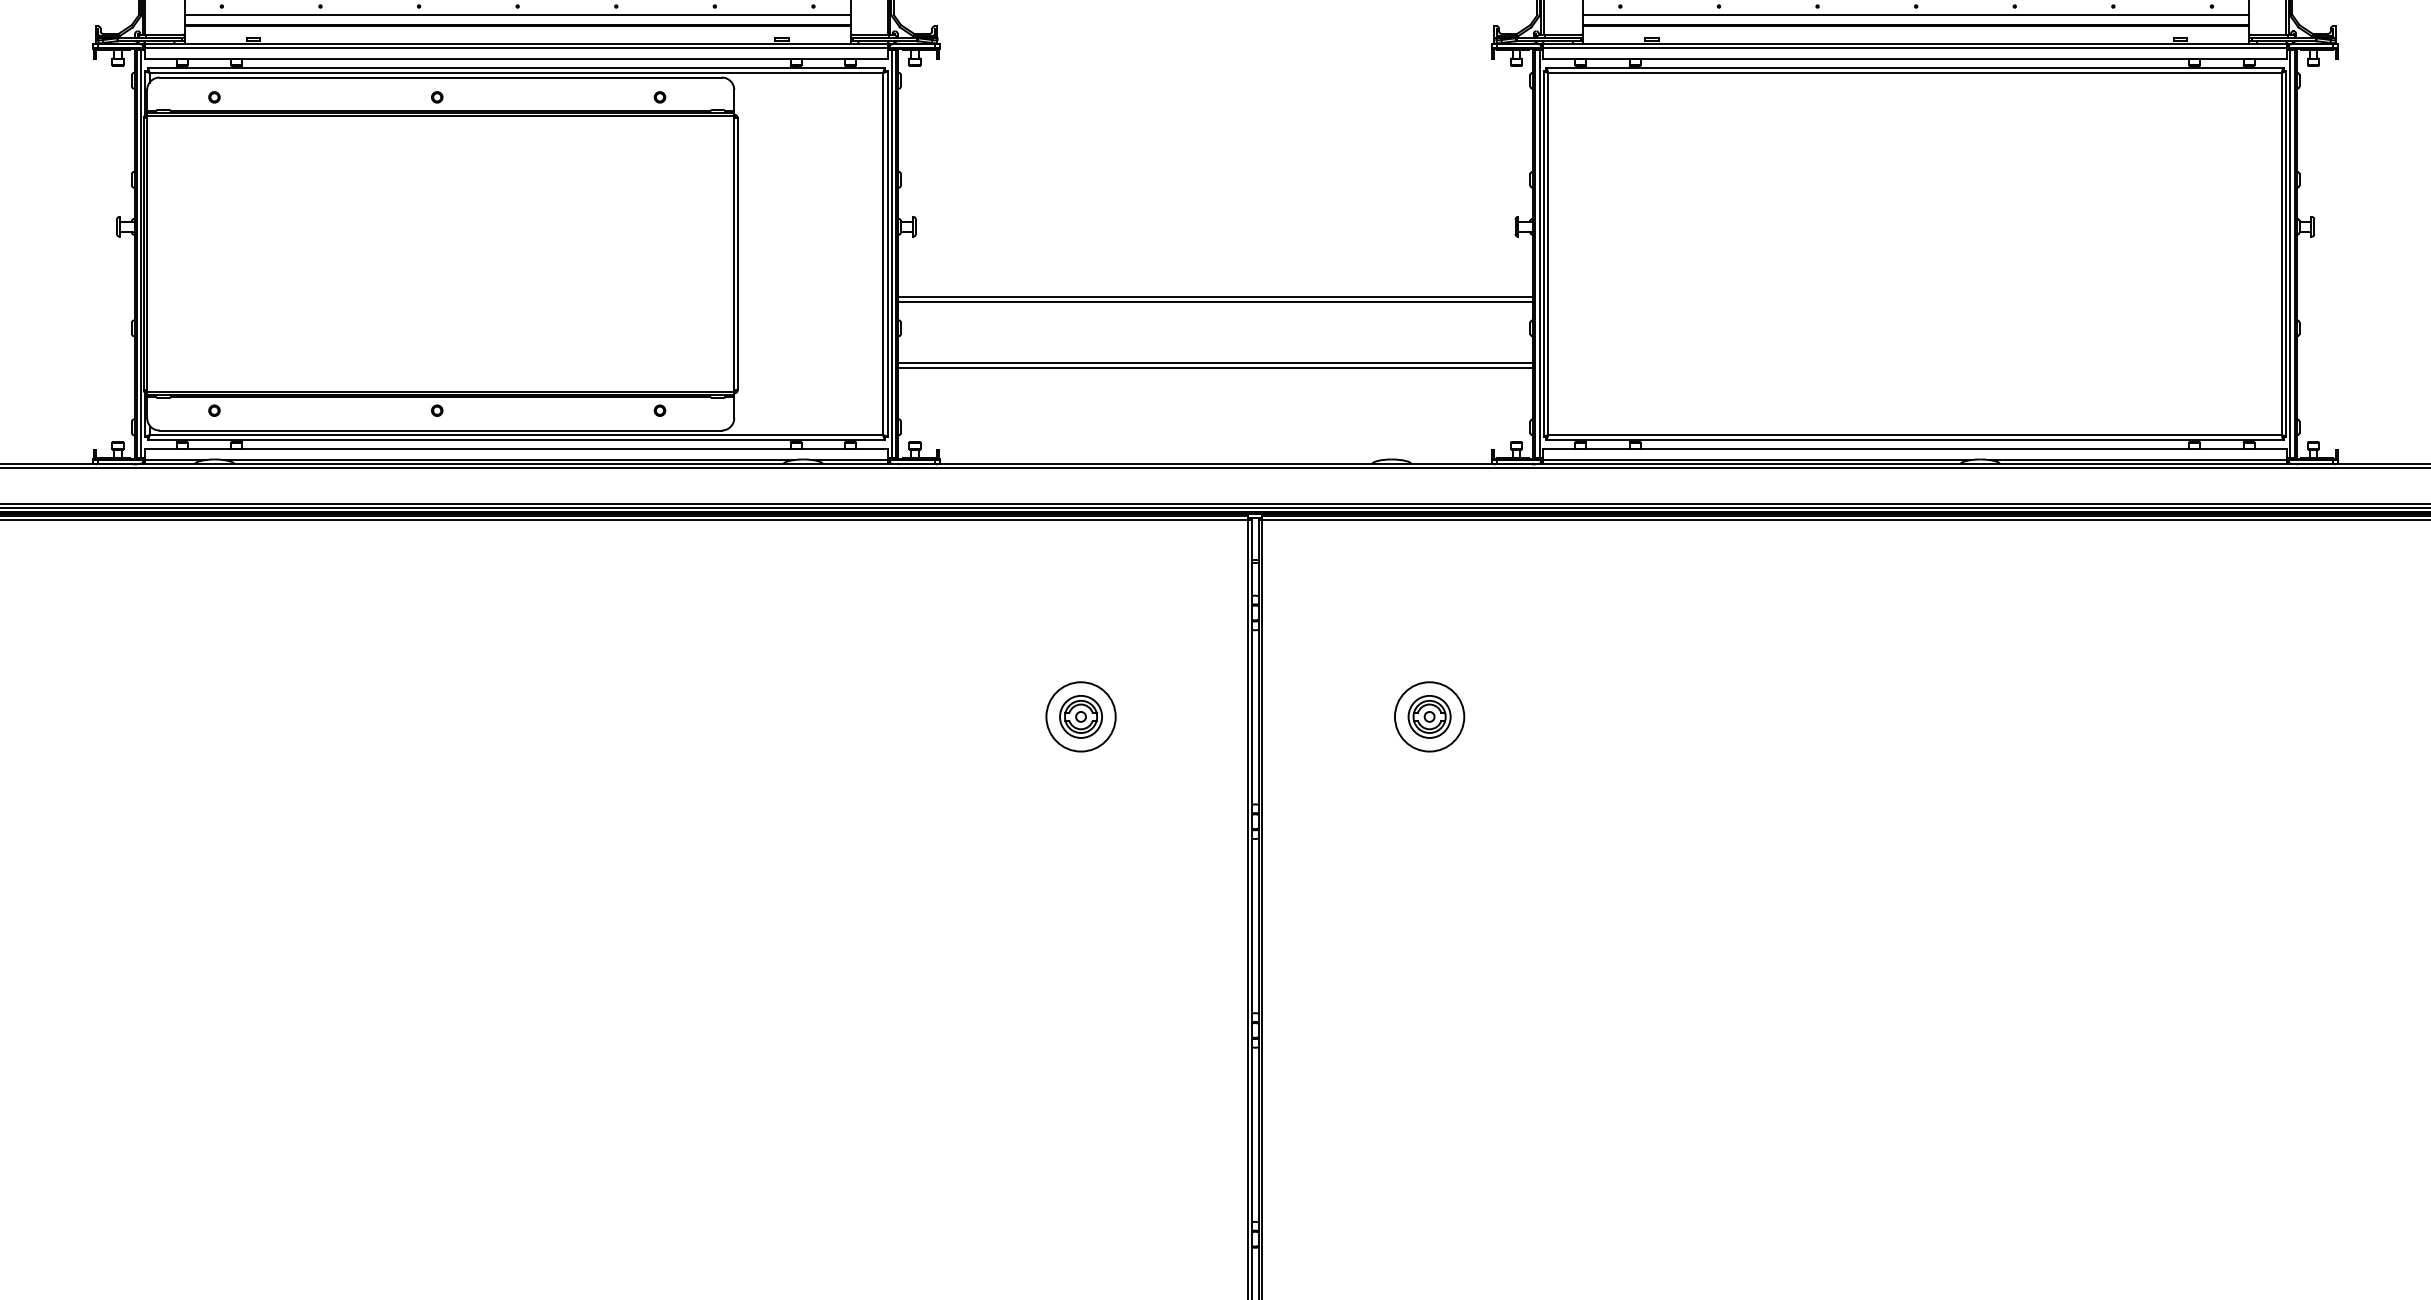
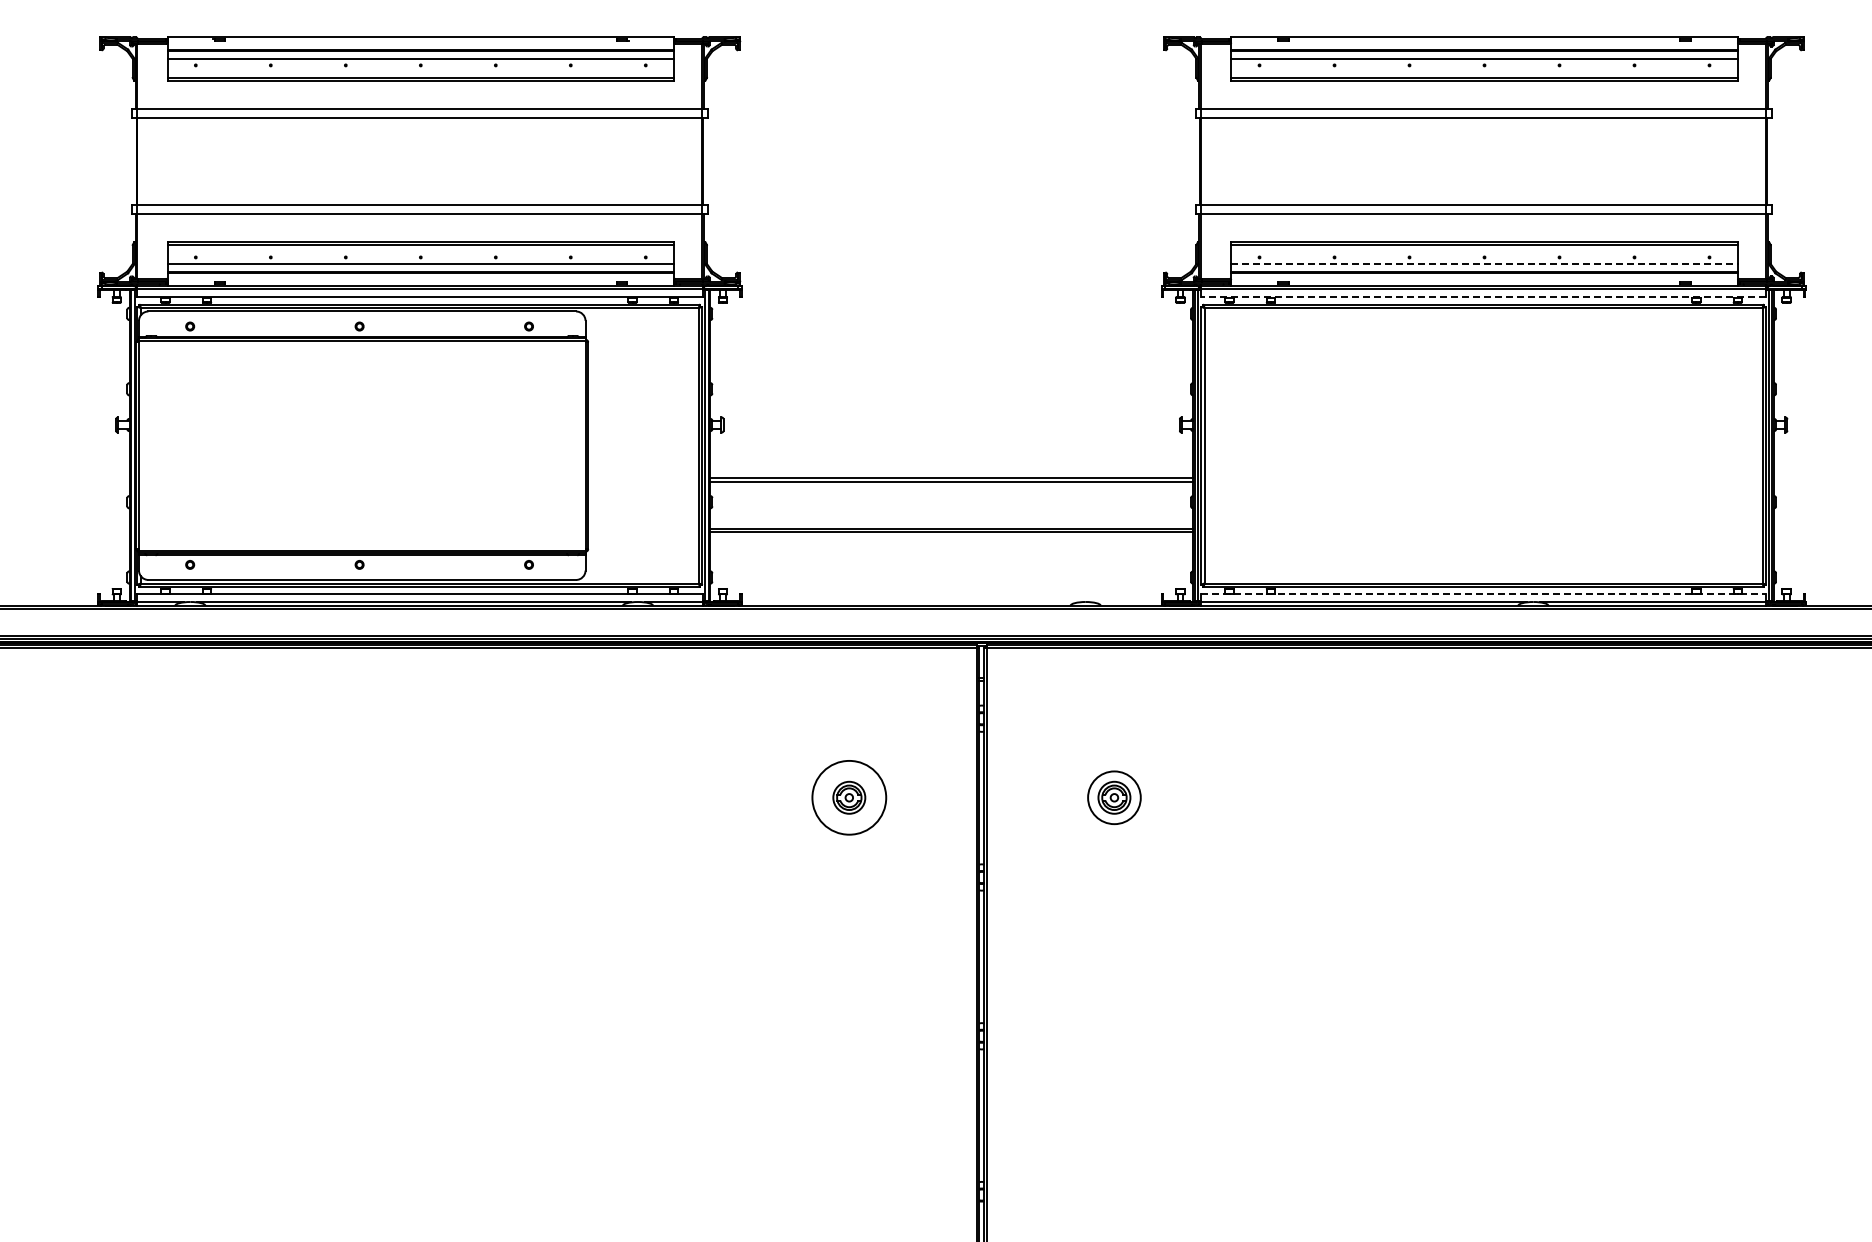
line: (1917, 14) -> (1485, 263), solid -> dashed
line: (1914, 59) -> (1483, 297), solid -> dashed
line: (1914, 449) -> (1483, 594), solid -> dashed
circle: (1079, 716) -> (848, 797), size x1.4

